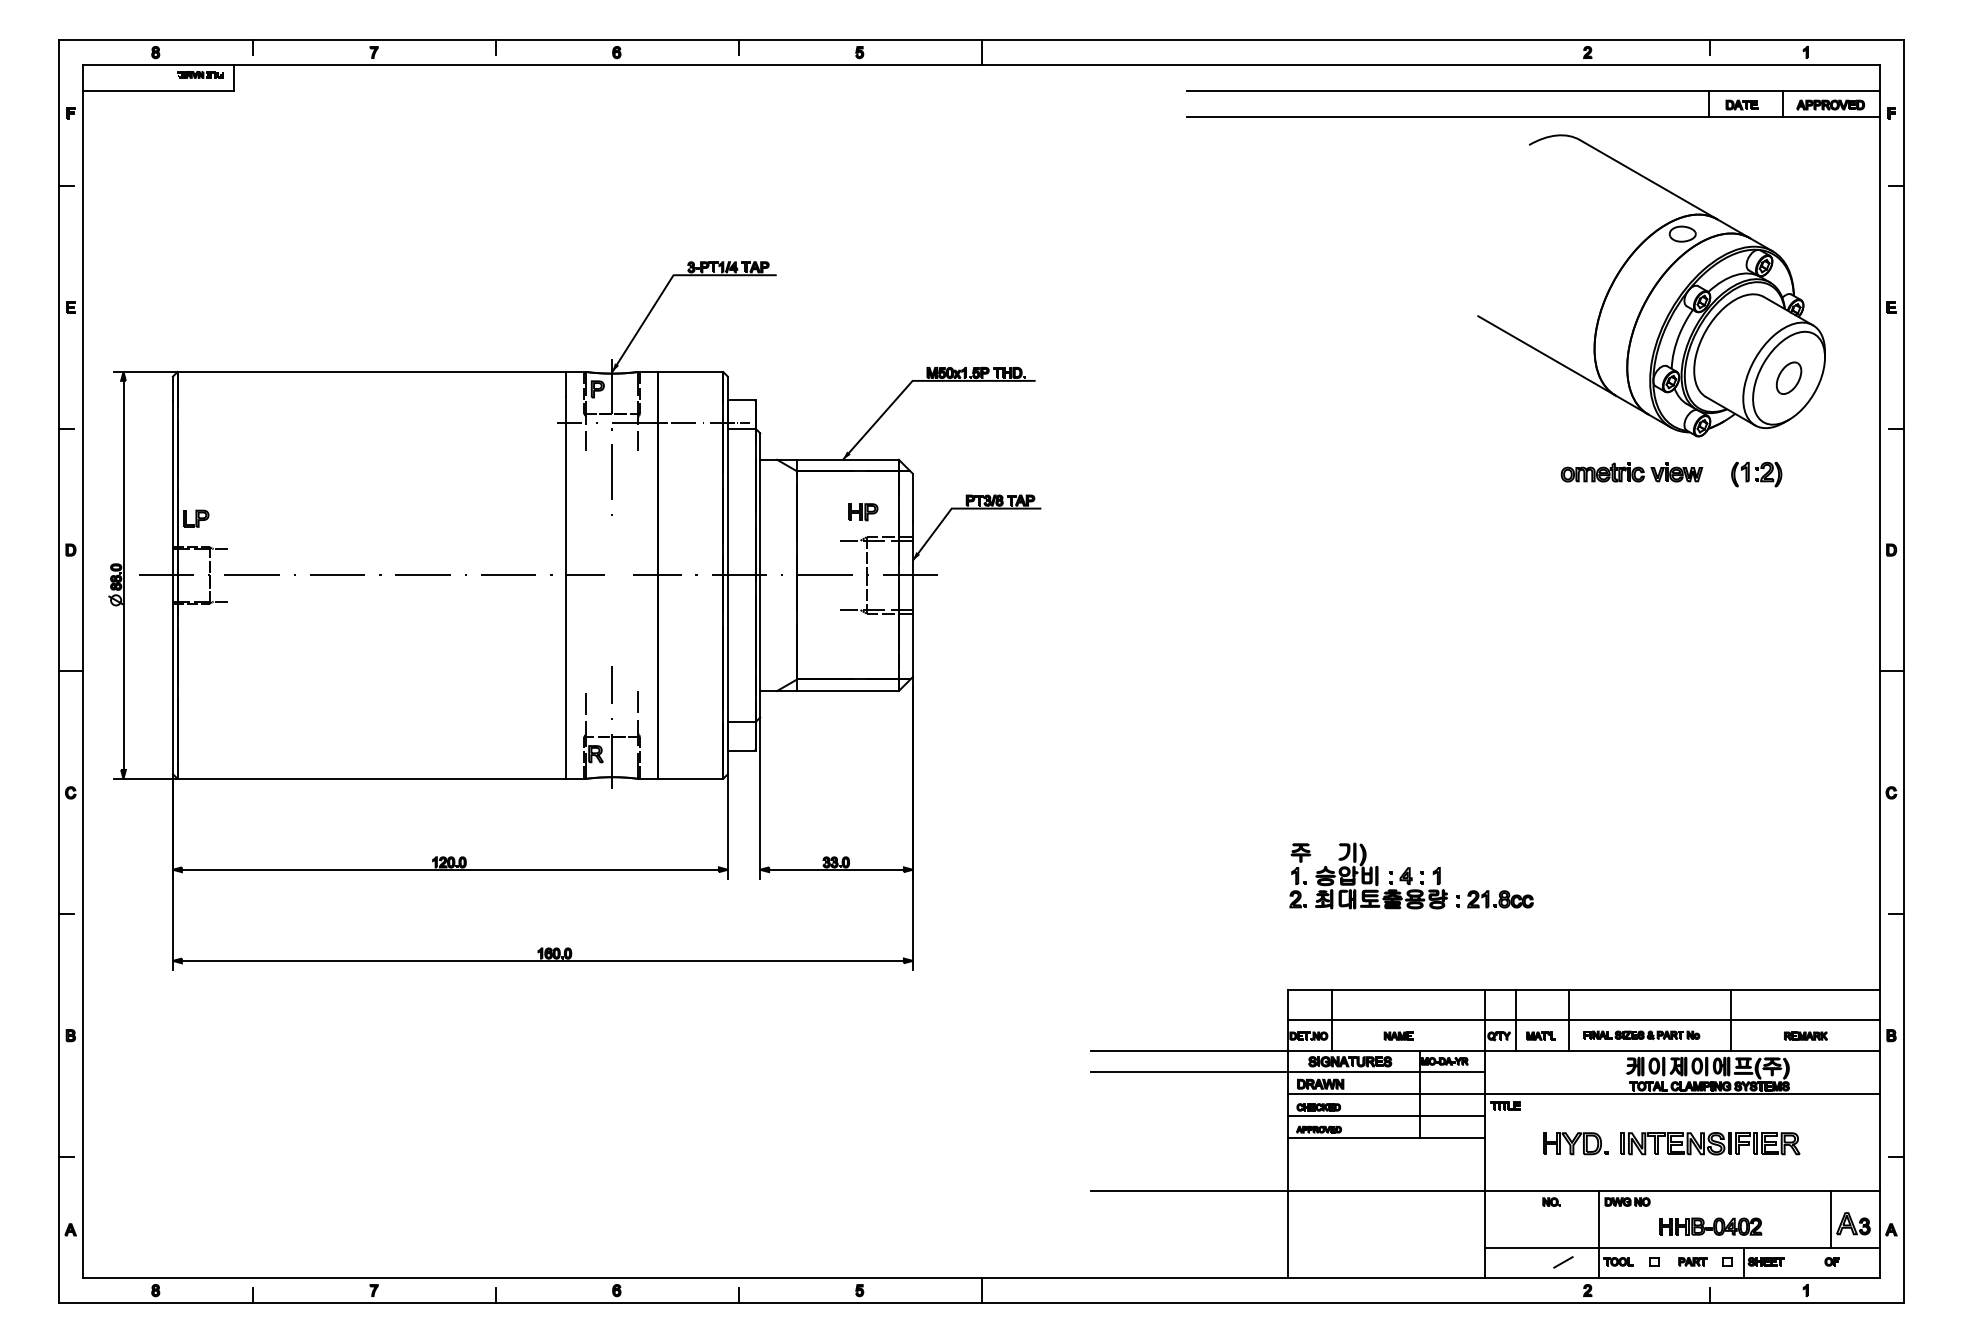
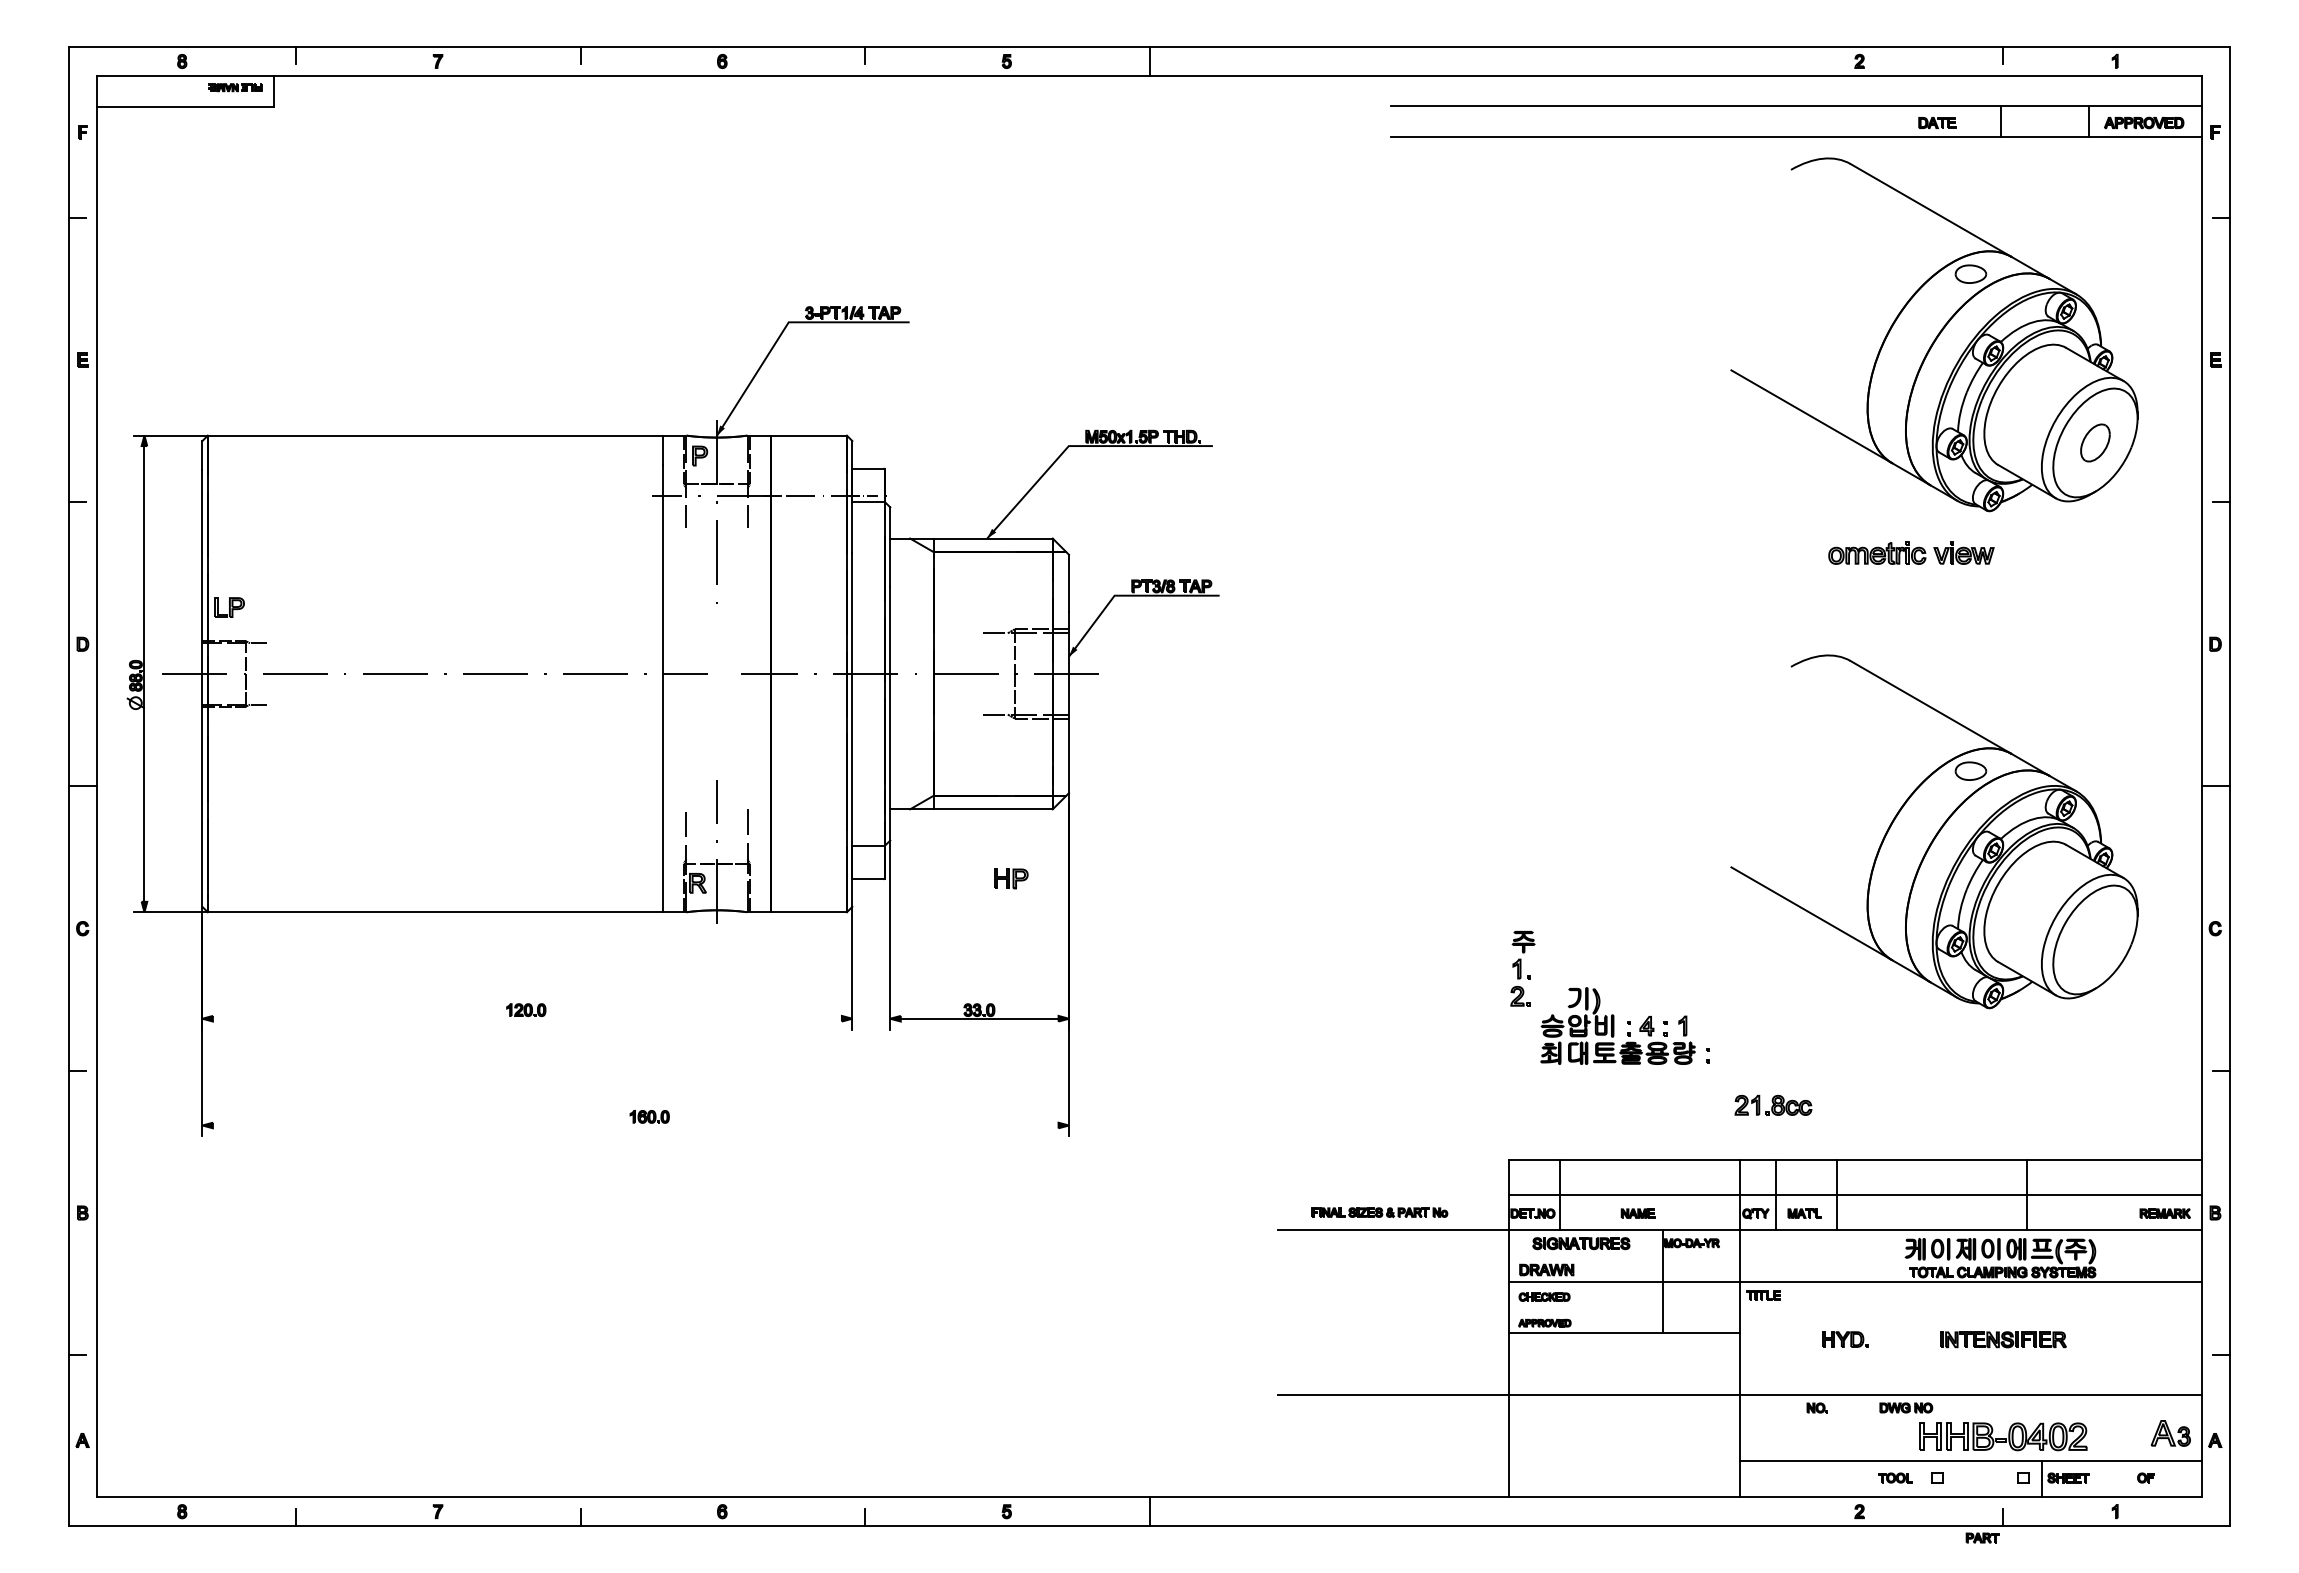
part: (1742, 104) -> (1937, 122), moved
part: (1756, 474) -> (2057, 555), removed
part: (863, 511) -> (1011, 878), moved
part: (1651, 709) -> (1934, 831), added
line: (449, 869) -> (526, 1018), removed
part: (1299, 875) -> (1522, 968), moved
part: (1500, 898) -> (1773, 1104), moved
line: (542, 960) -> (635, 1125), removed
part: (1641, 1035) -> (1379, 1212), moved
part: (1805, 1036) -> (2164, 1213), moved
line: (1287, 1072) -> (1508, 1256), removed
line: (1386, 1116) -> (1623, 1307), removed
part: (1575, 1143) -> (1845, 1339), size x0.6
part: (1710, 1143) -> (2003, 1339), size x0.6
line: (1831, 1218) -> (2145, 1427), removed
part: (1710, 1226) -> (2003, 1436), size x1.4
line: (1599, 1234) -> (1873, 1445), removed
part: (1692, 1261) -> (1982, 1537), moved
line: (1562, 1262) -> (1830, 1478), removed

